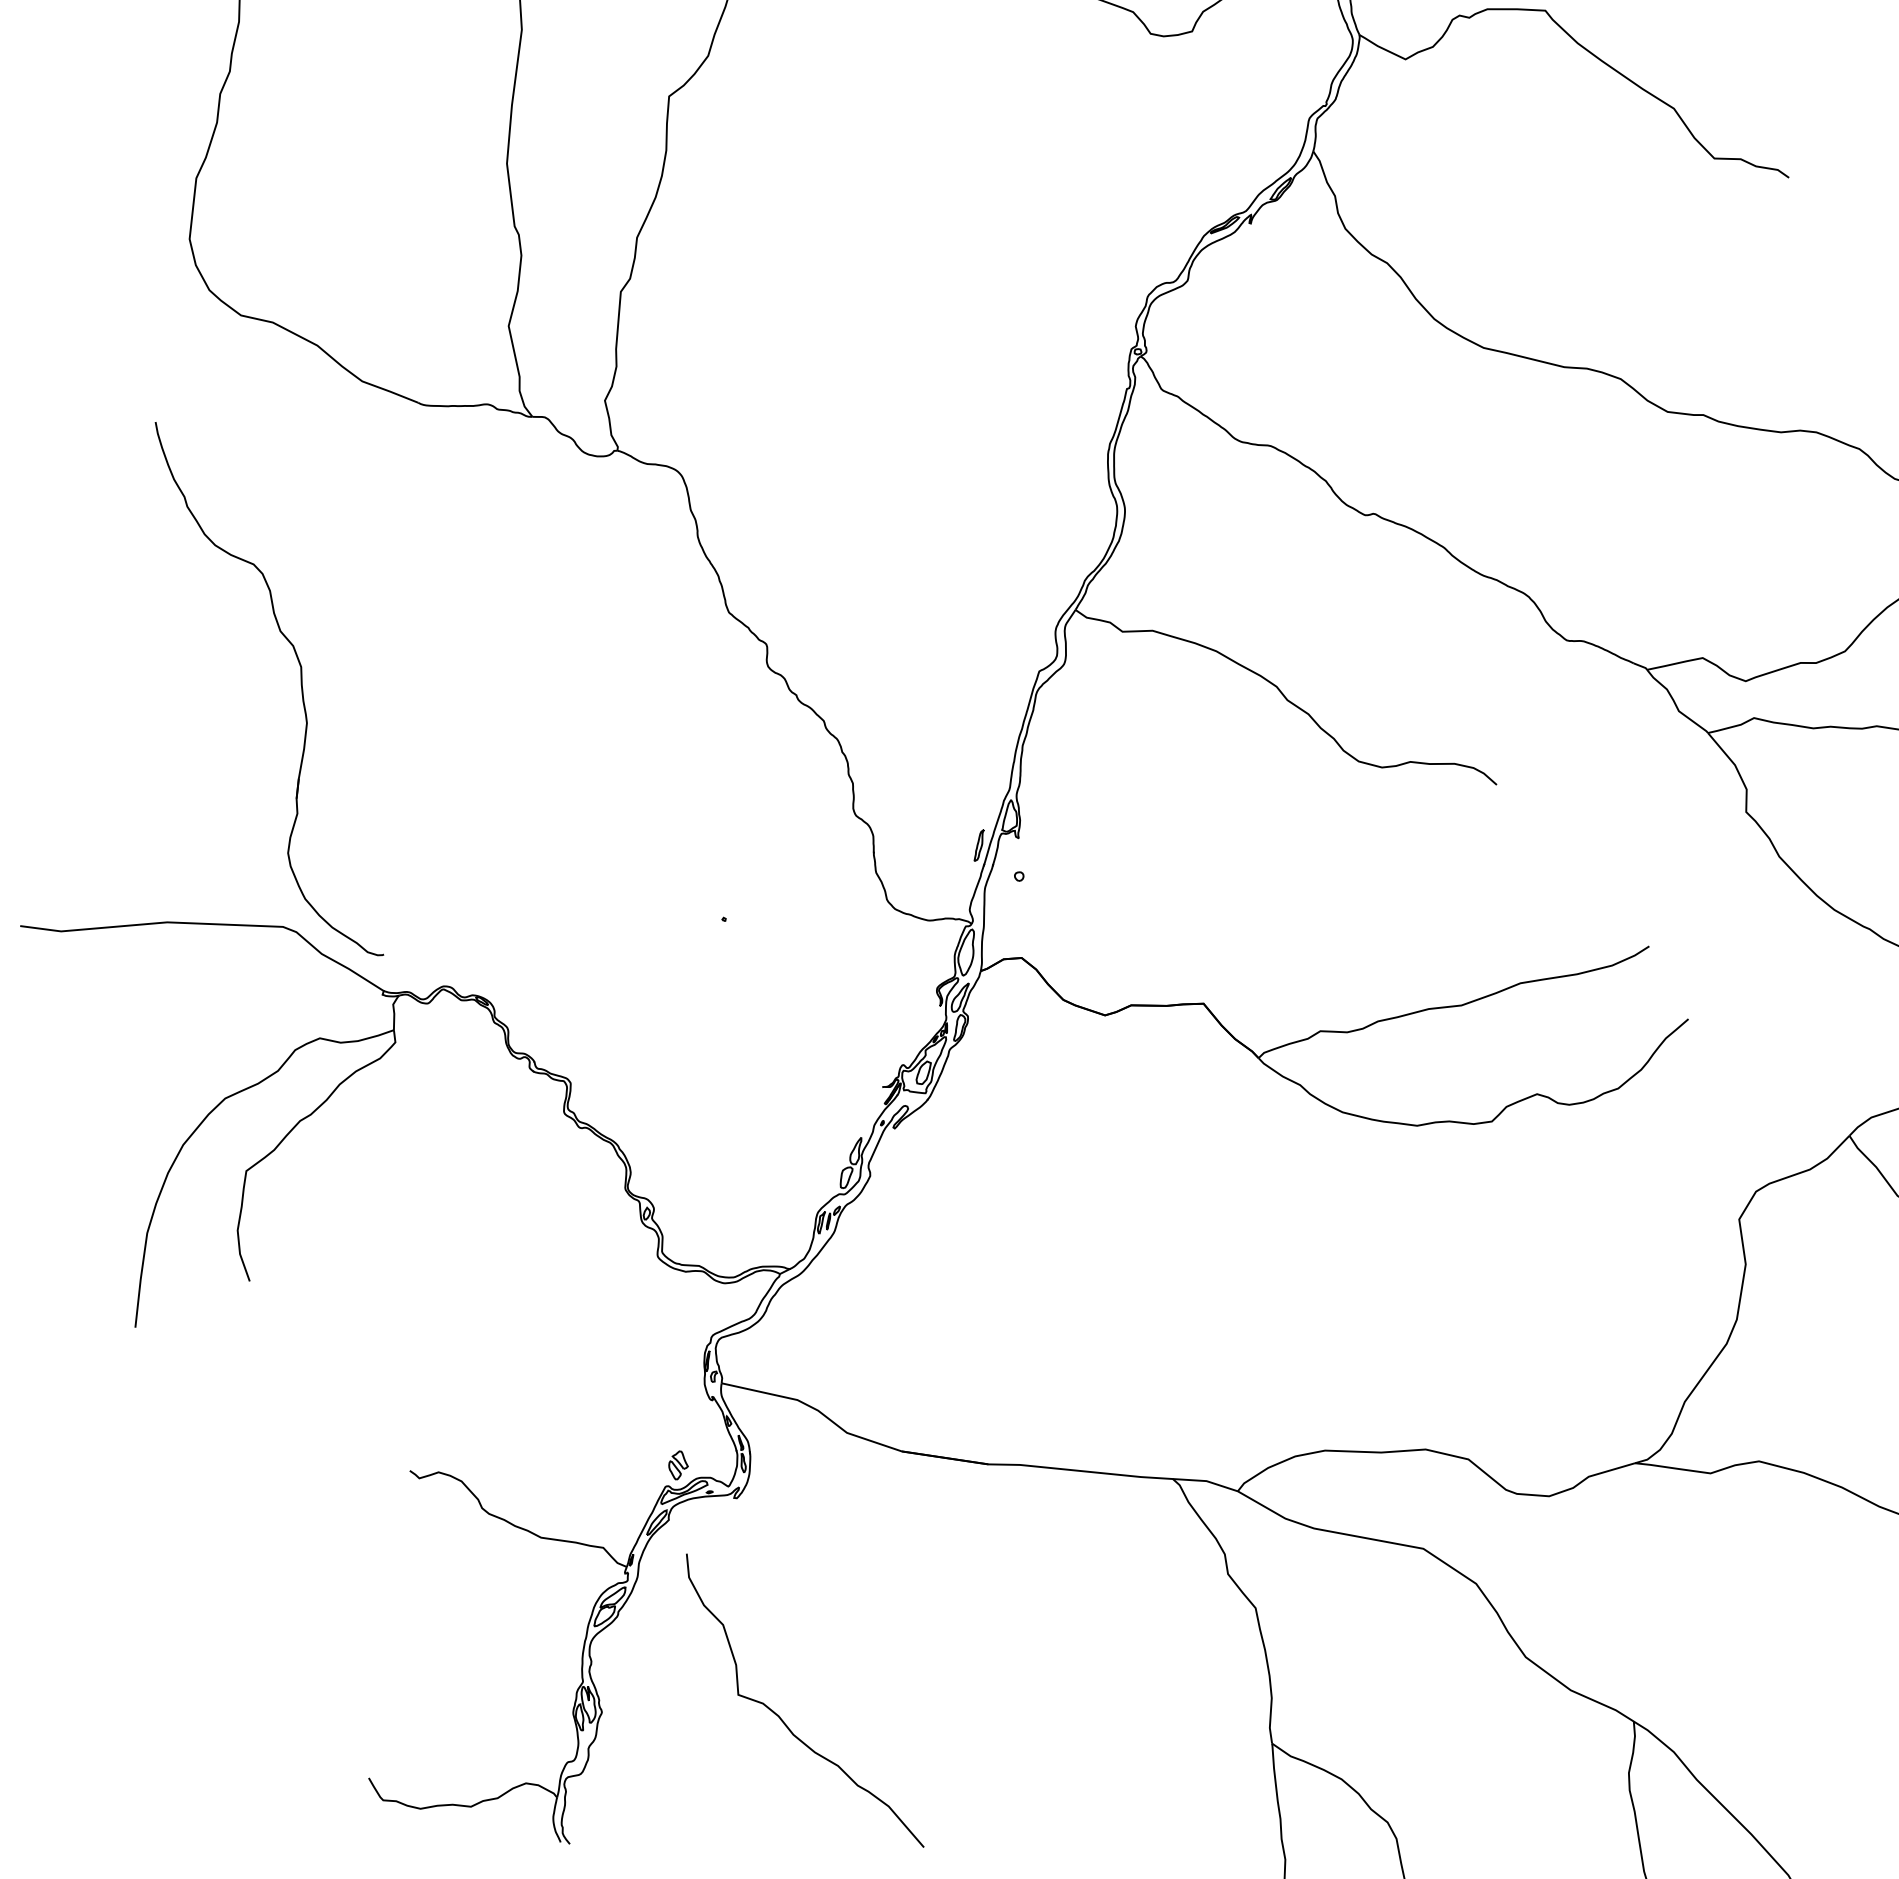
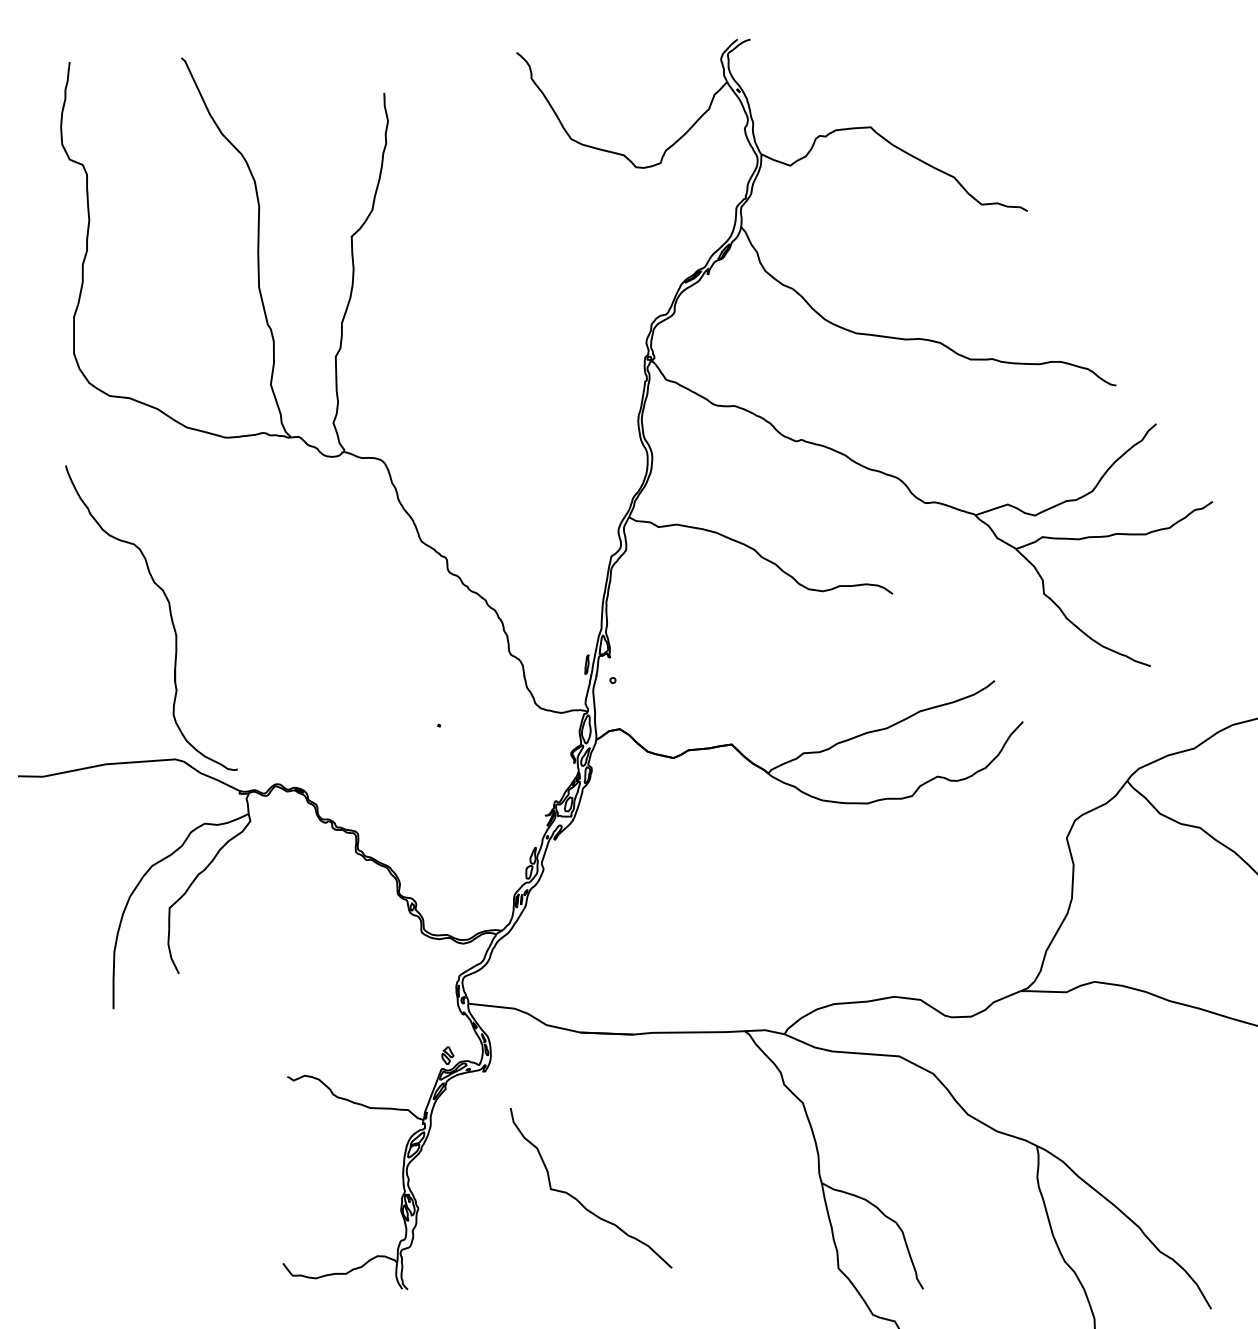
curve: (781, 1718) -> (578, 1200), moved

